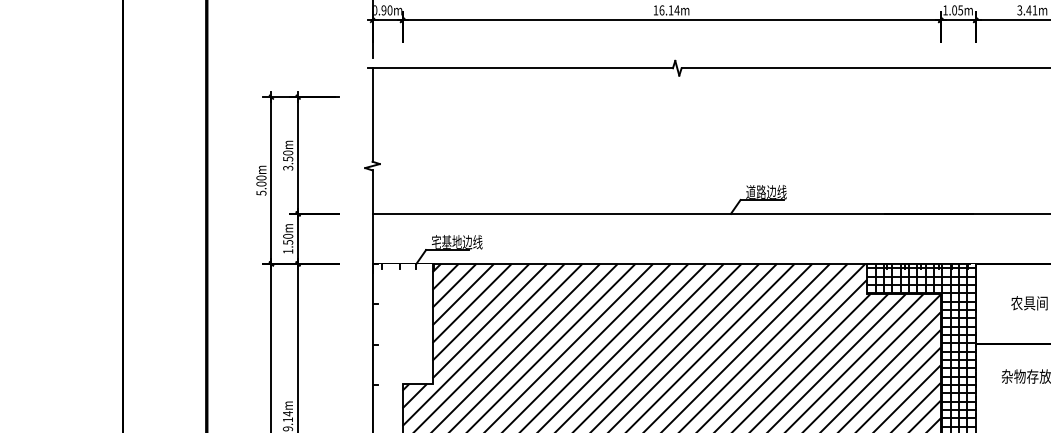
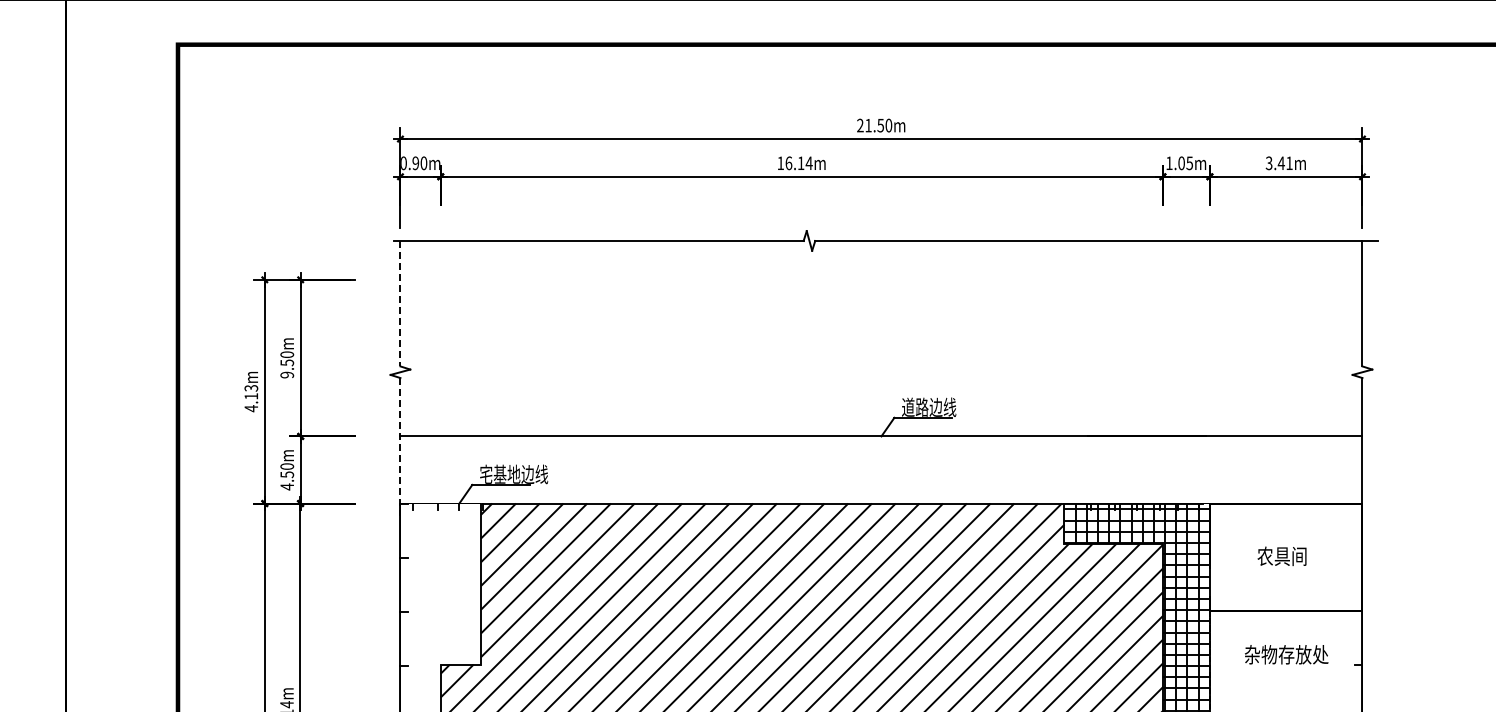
line: (372, 114) -> (400, 303), solid -> dashed
text: (287, 167) -> (286, 374), 3.50m -> 9.50m
text: (261, 185) -> (251, 398), 5.00m -> 4.13m
line: (372, 222) -> (400, 447), solid -> dashed
text: (287, 251) -> (286, 486), 1.50m -> 4.50m

